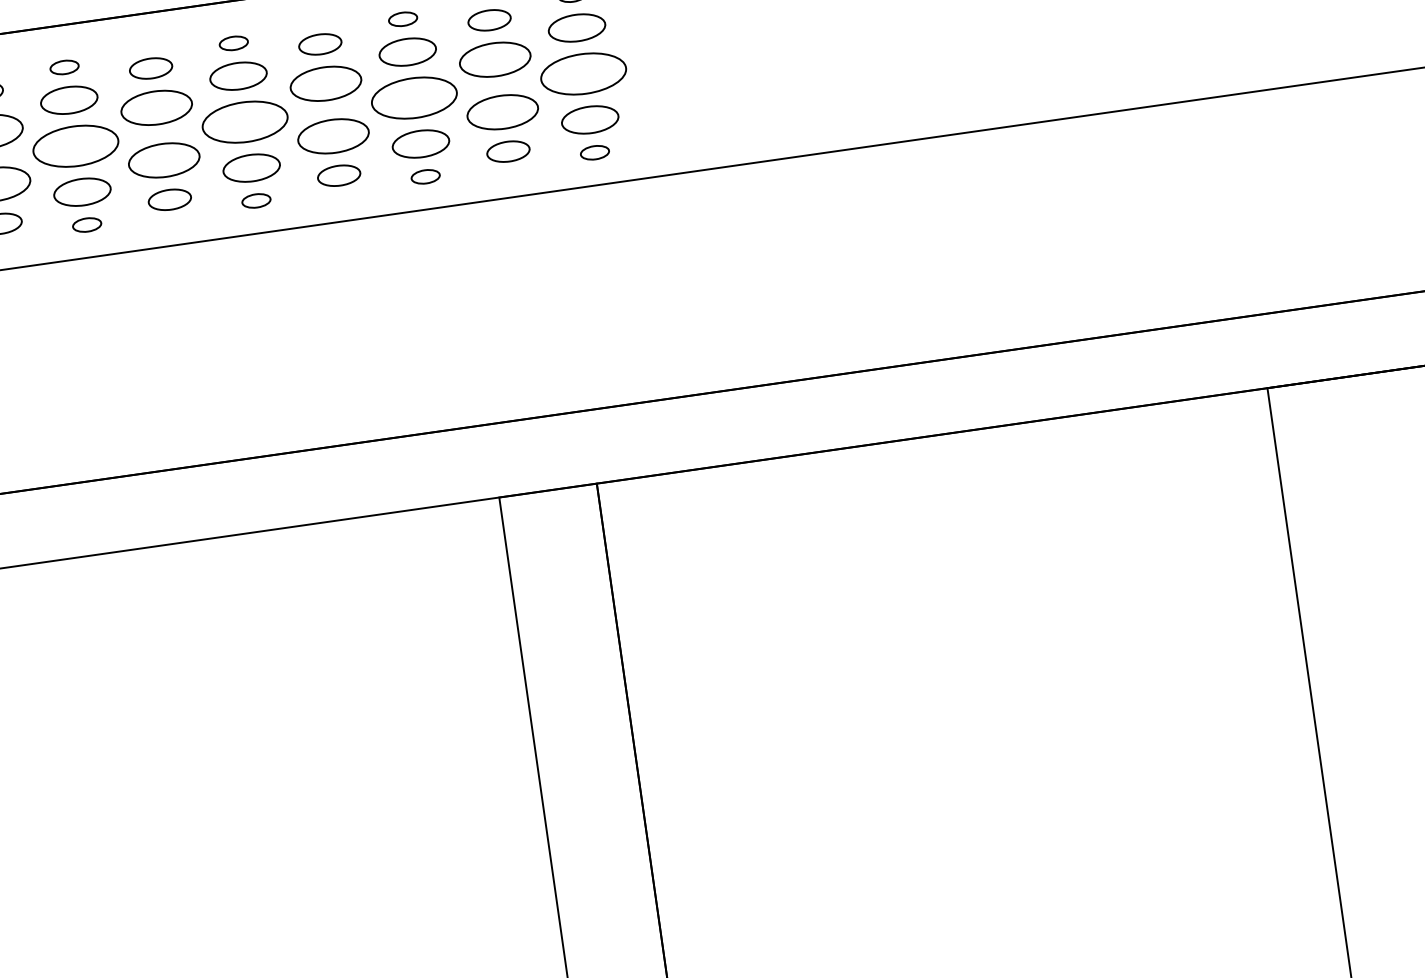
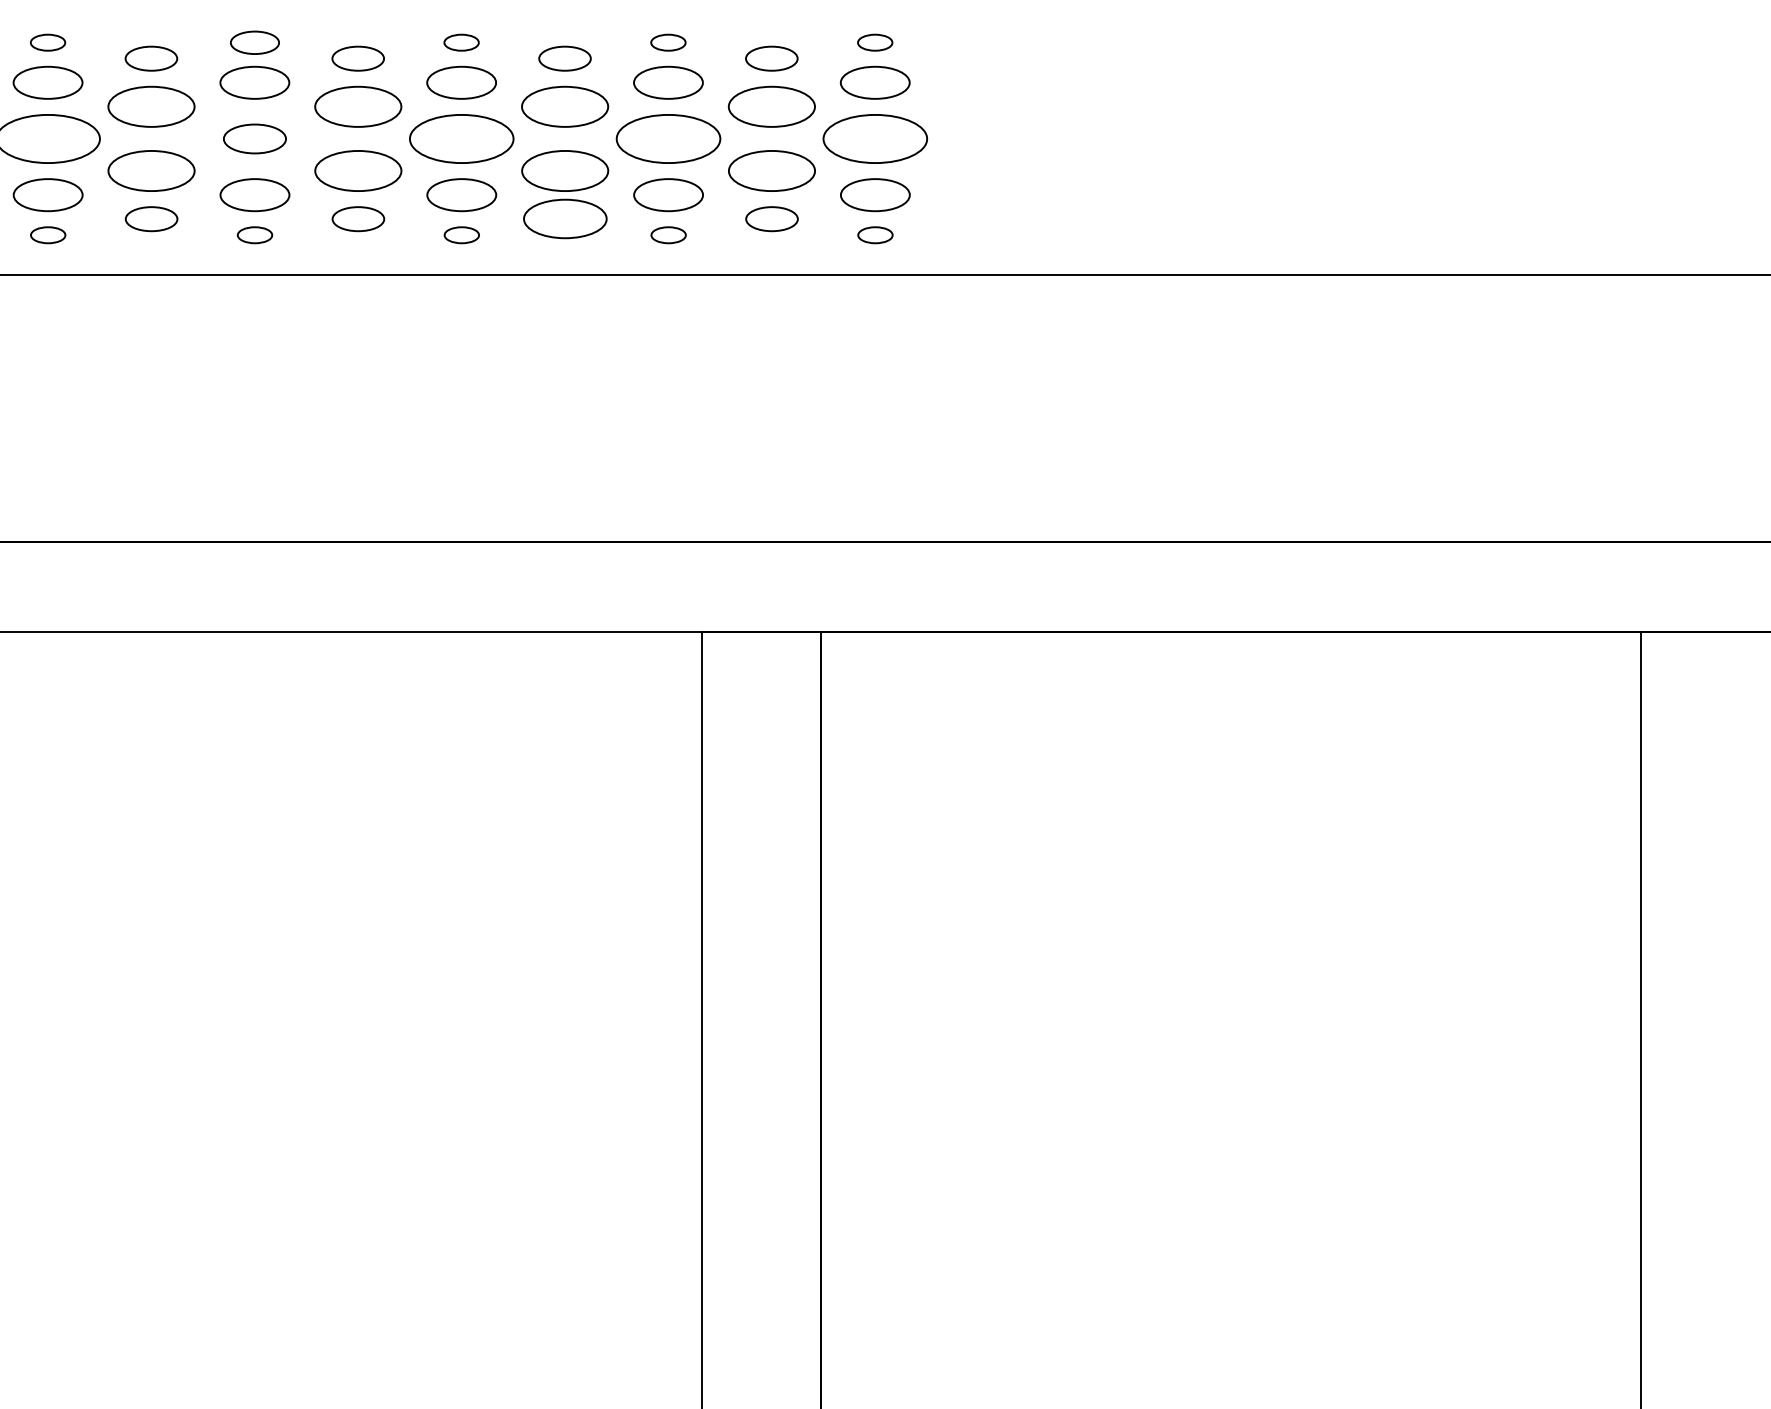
part: (64, 67) -> (254, 42), size x1.4
part: (75, 145) -> (254, 138), size x0.6
part: (338, 176) -> (564, 219), size x1.6

